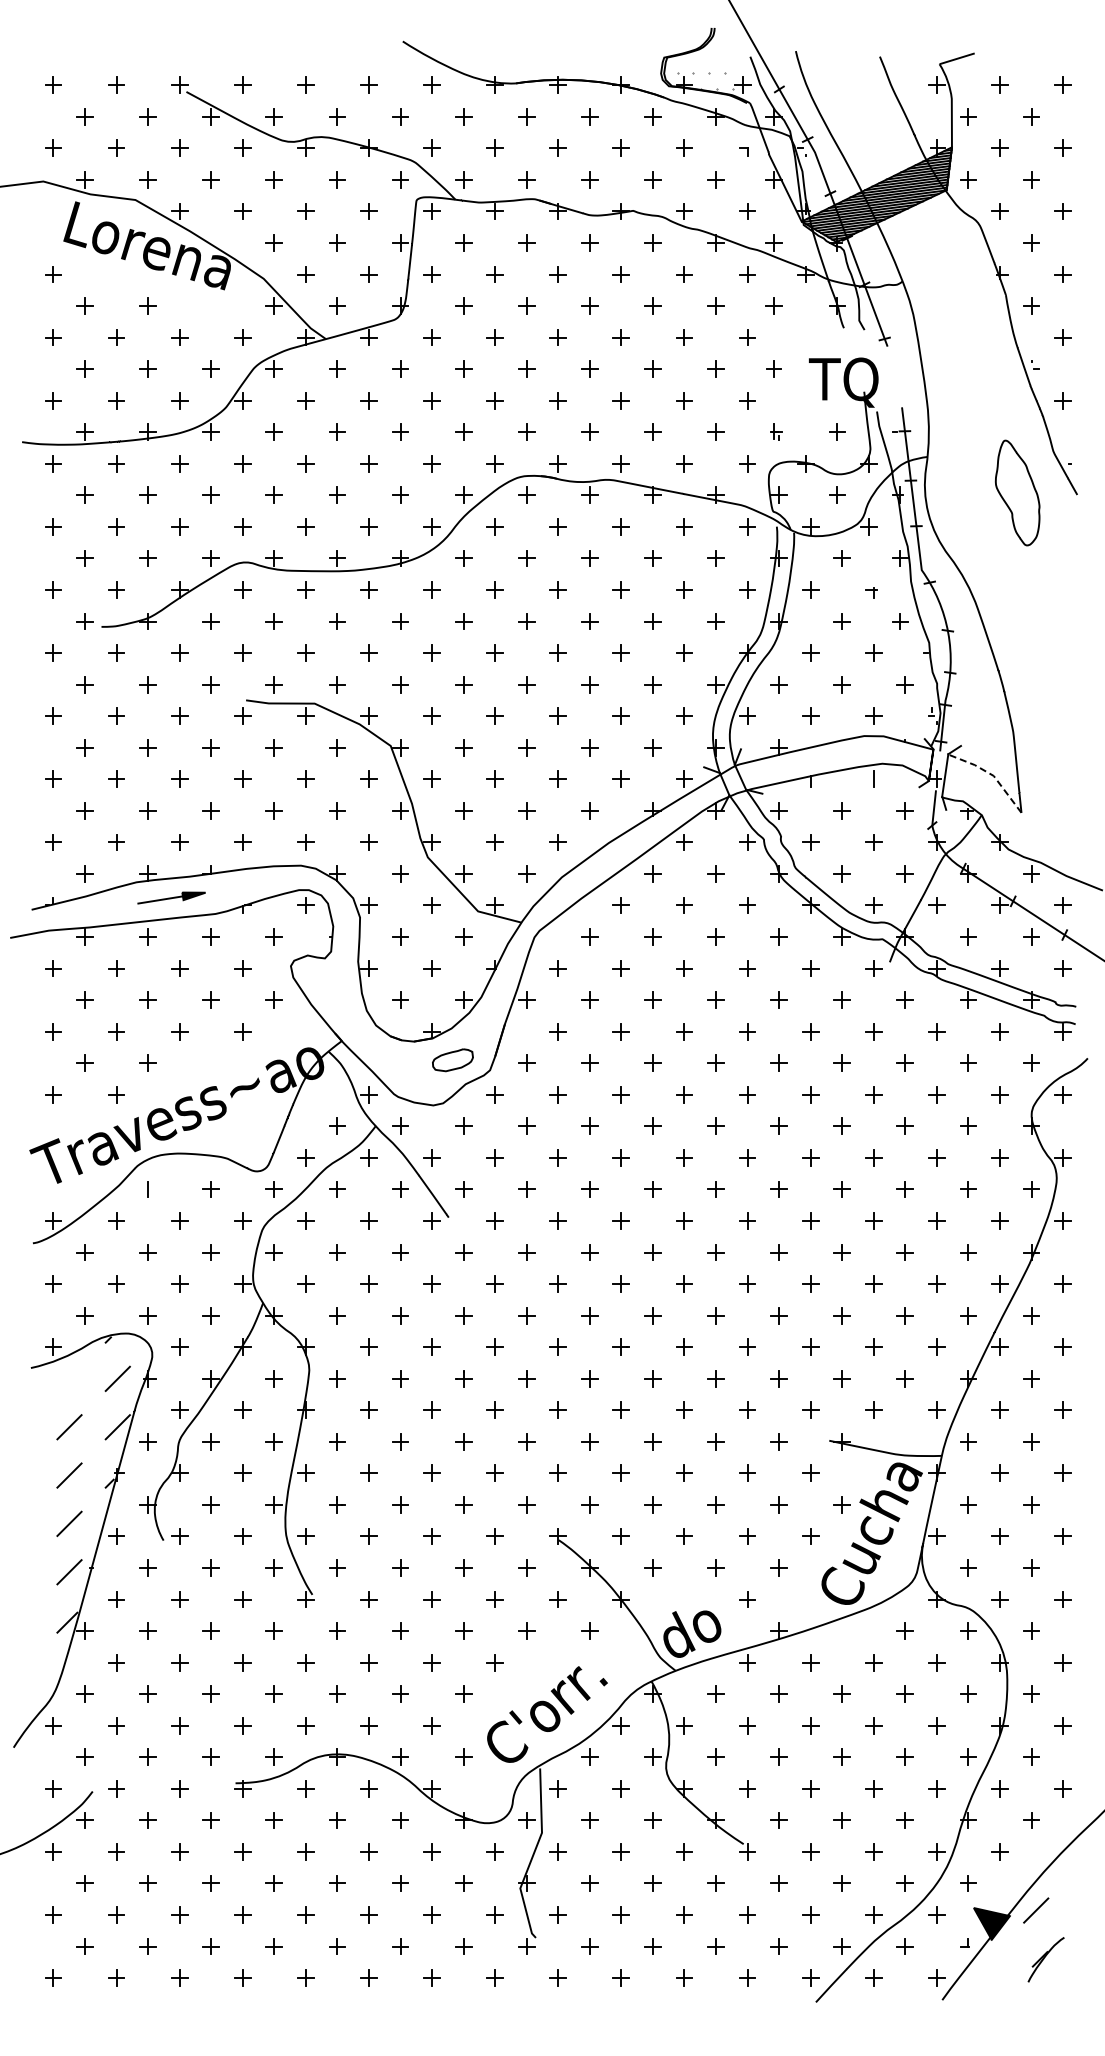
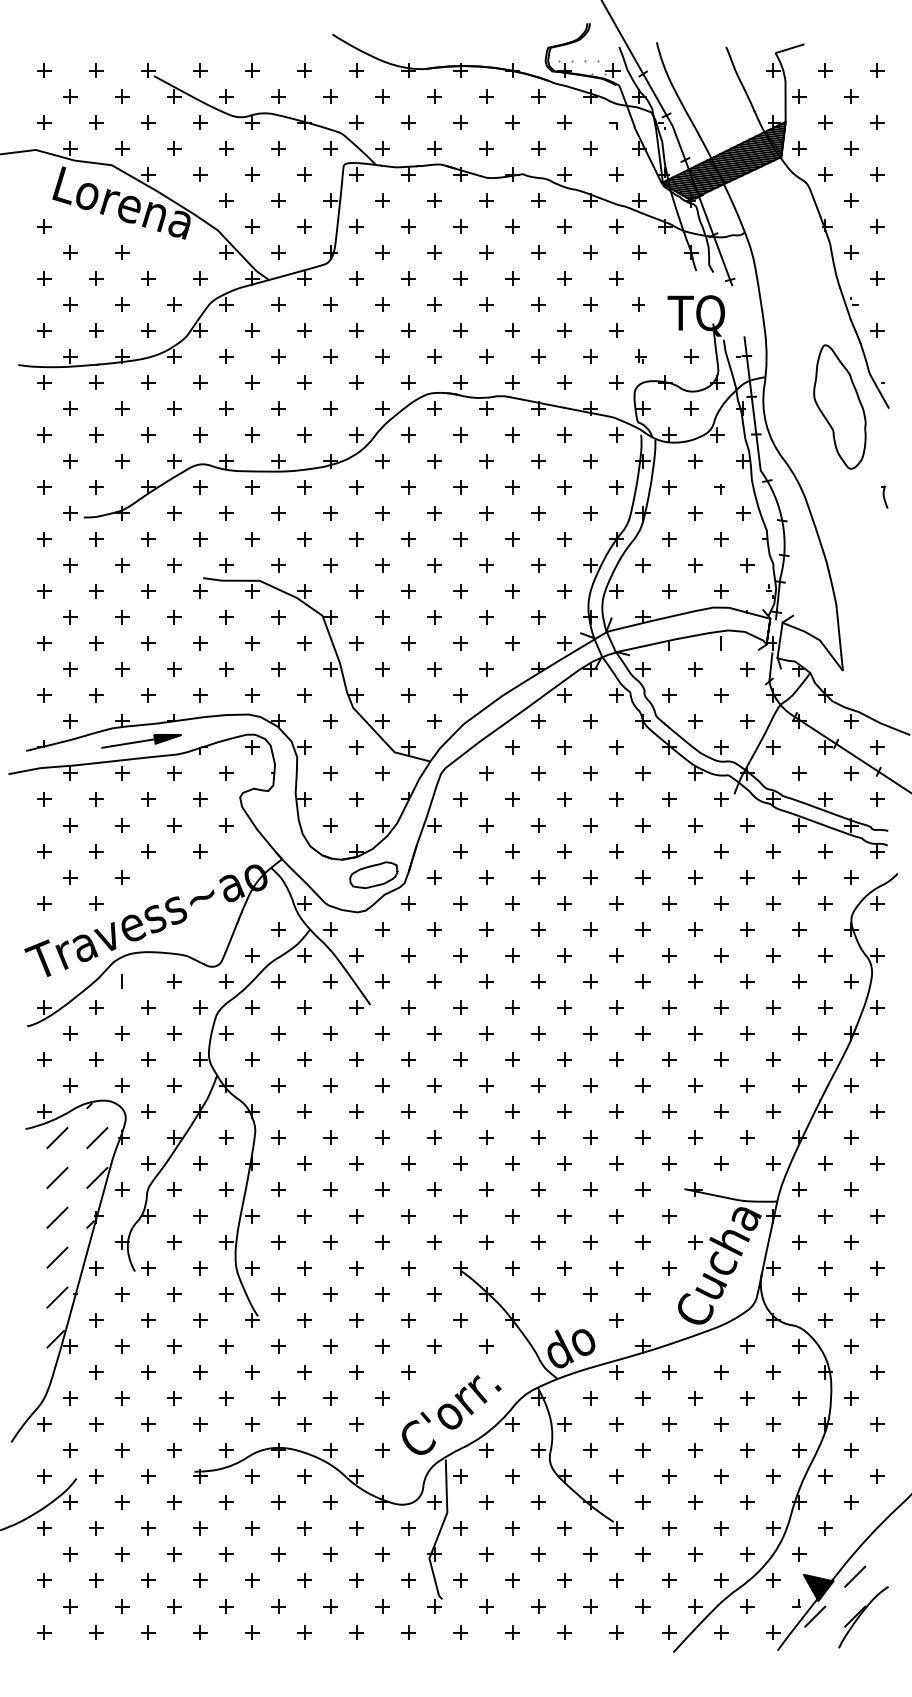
part: (1017, 492) -> (839, 406), size x1.43
part: (1072, 601) -> (885, 496), added
line: (992, 774) -> (819, 639), dashed -> solid
part: (171, 897) -> (141, 740), size x1.43
part: (452, 1059) -> (373, 874), size x1.43
line: (69, 1378) -> (57, 1137), added
line: (987, 1958) -> (814, 1616), added
part: (1045, 1959) -> (862, 1617), size x1.67

